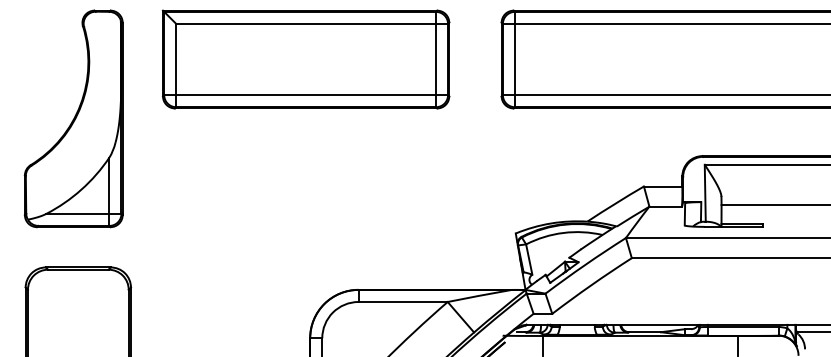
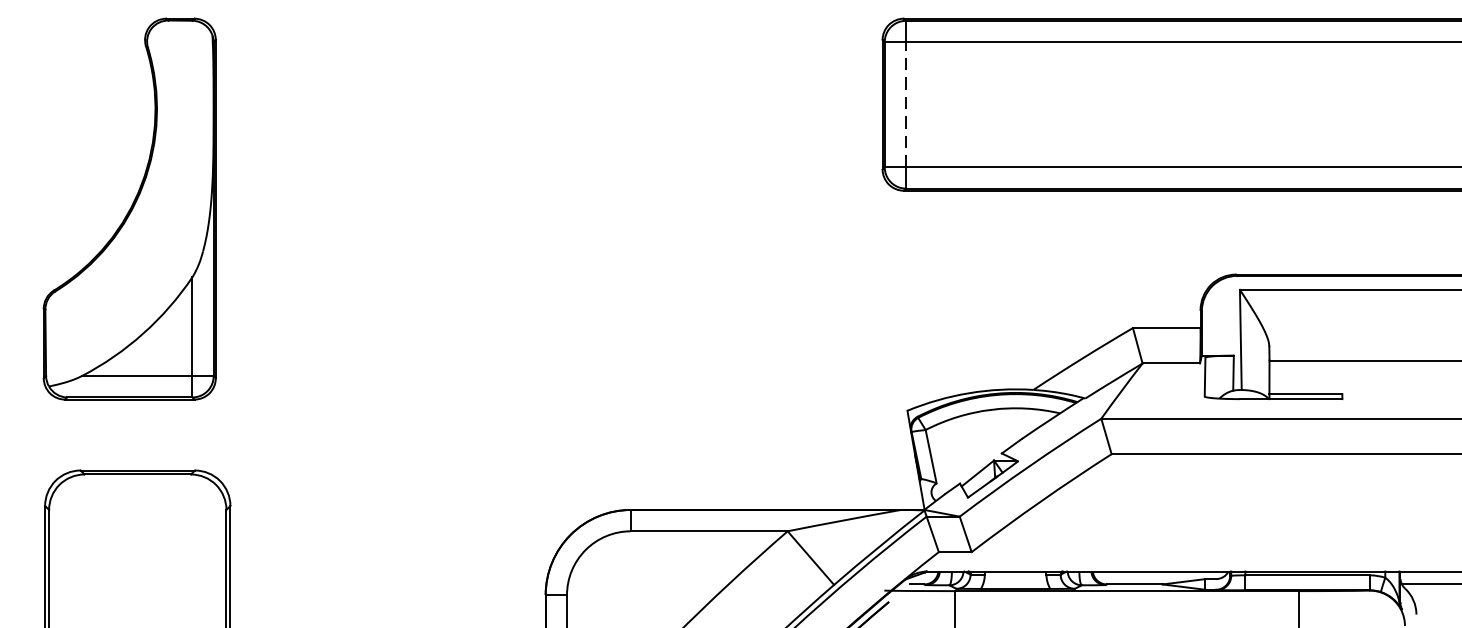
part: (306, 59) -> (539, 104), removed
line: (514, 59) -> (905, 104), solid -> dashed

